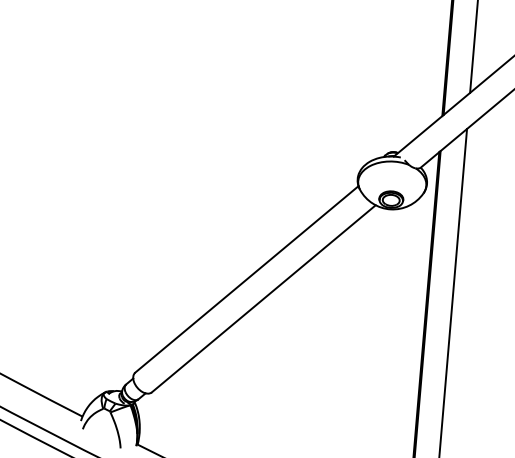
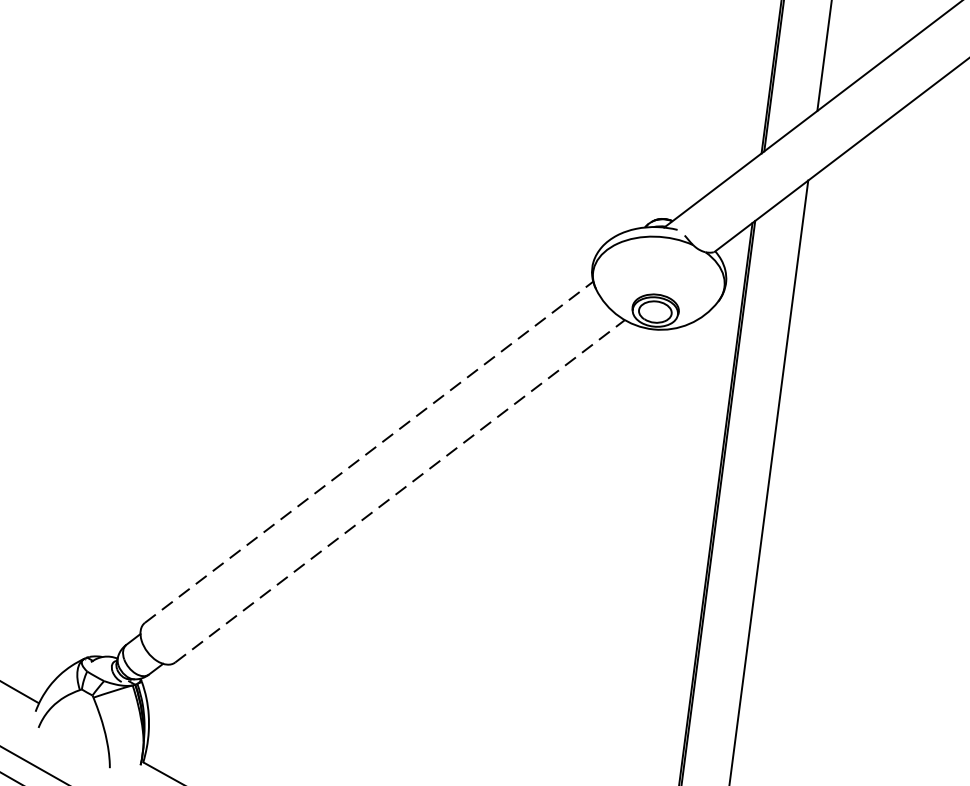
line: (247, 279) -> (370, 452), solid -> dashed
line: (263, 298) -> (399, 490), solid -> dashed

